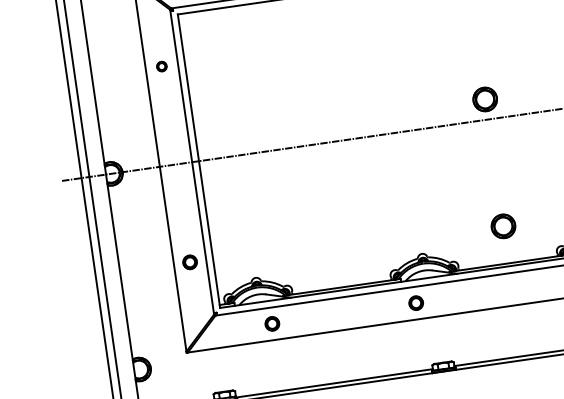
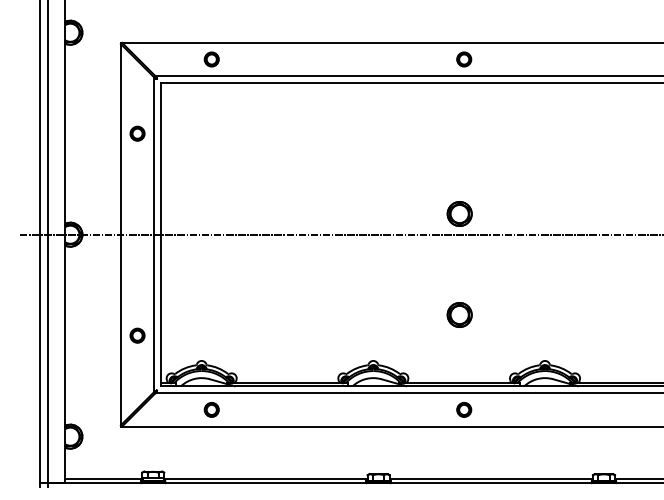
part: (161, 66) -> (137, 133), size x1.43
part: (503, 225) -> (459, 314), moved
part: (416, 302) -> (464, 409), moved

